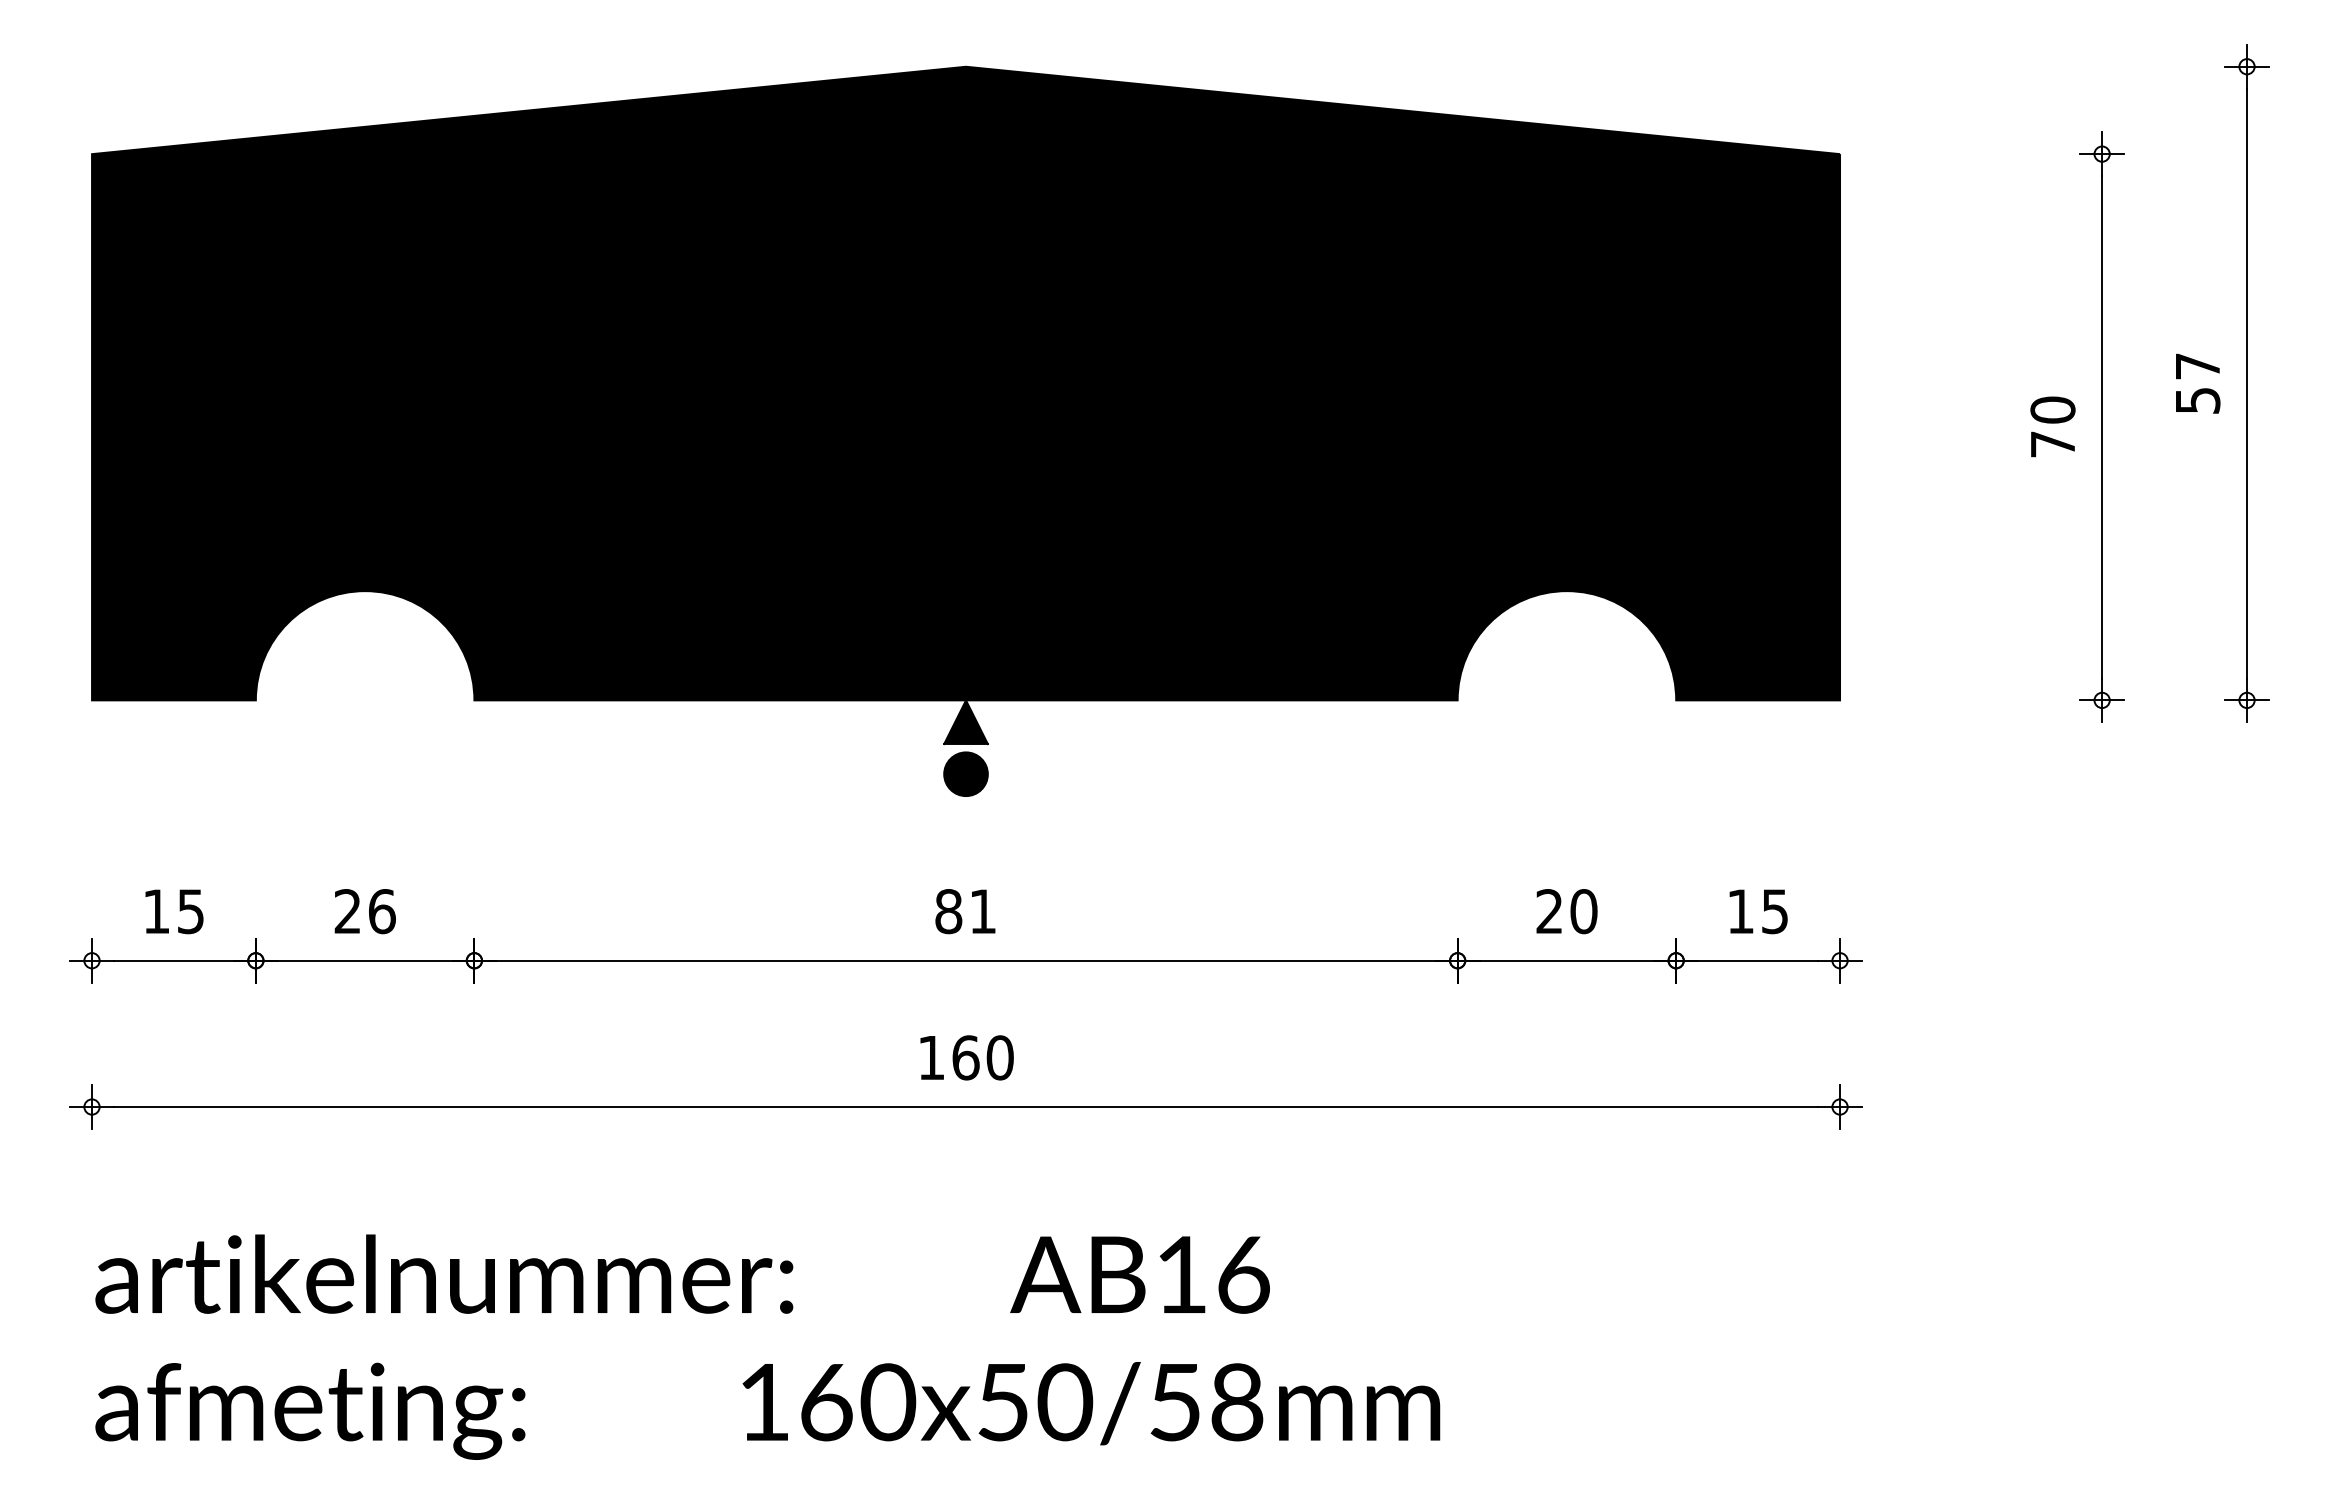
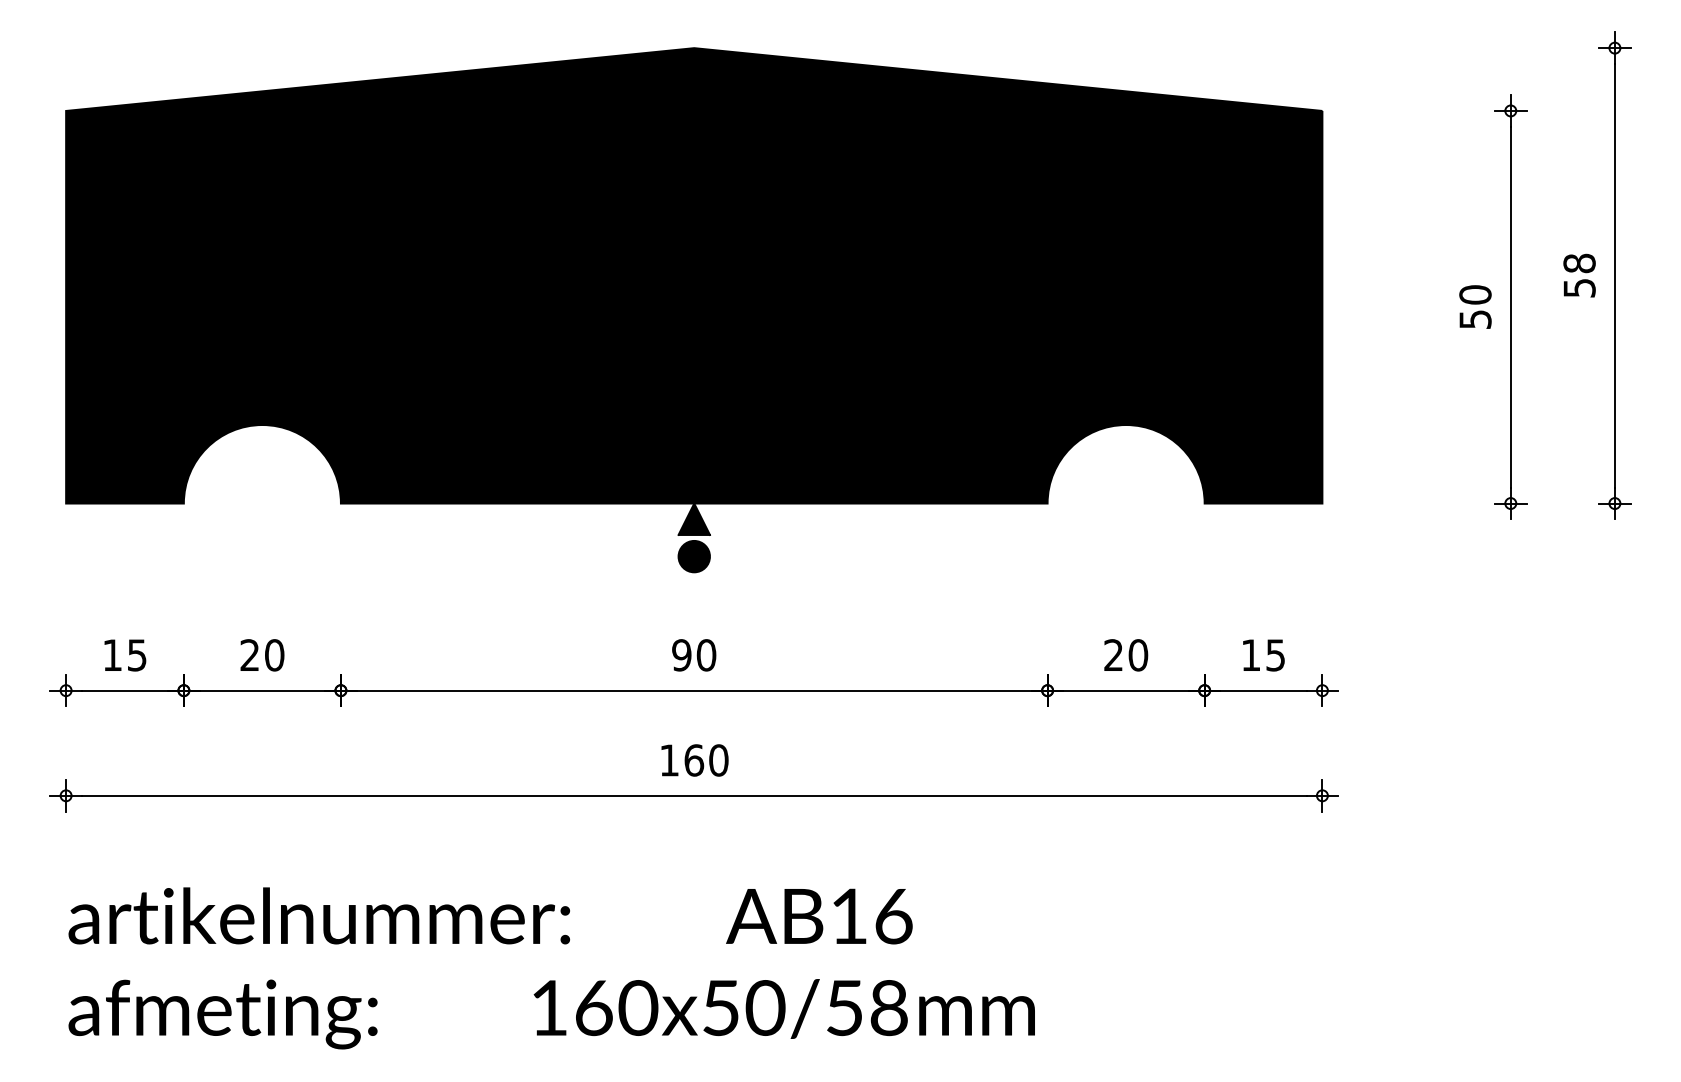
text: (2197, 366) -> (1579, 263), 57 -> 58
text: (2053, 444) -> (1475, 319), 70 -> 50
text: (381, 911) -> (274, 655), 26 -> 20
text: (965, 911) -> (693, 655), 81 -> 90

